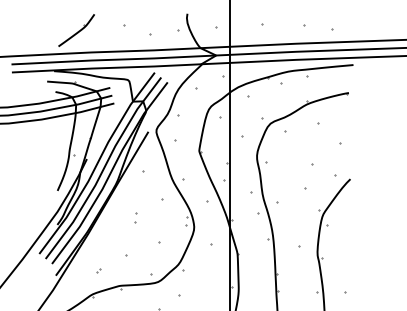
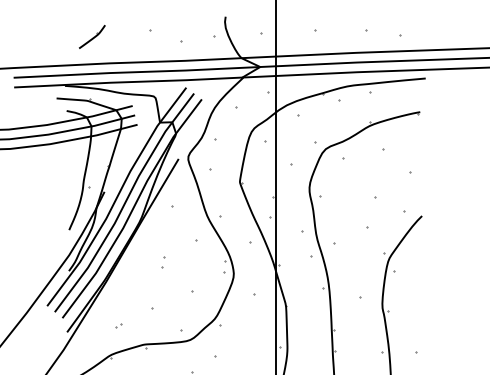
part: (76, 30) -> (92, 36), size x0.6

